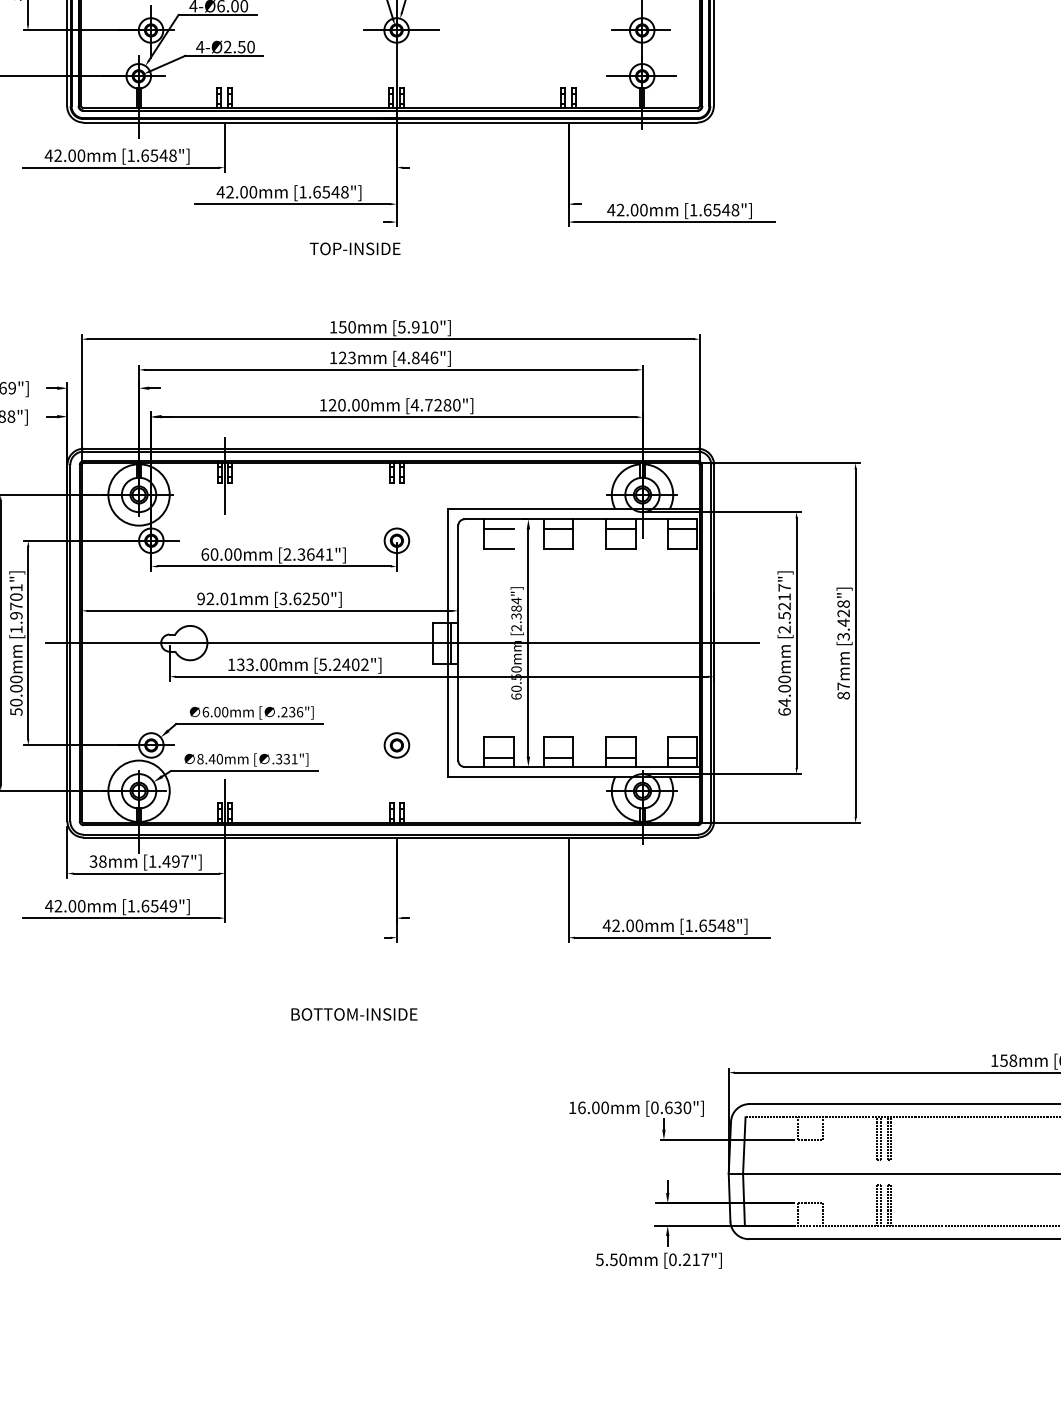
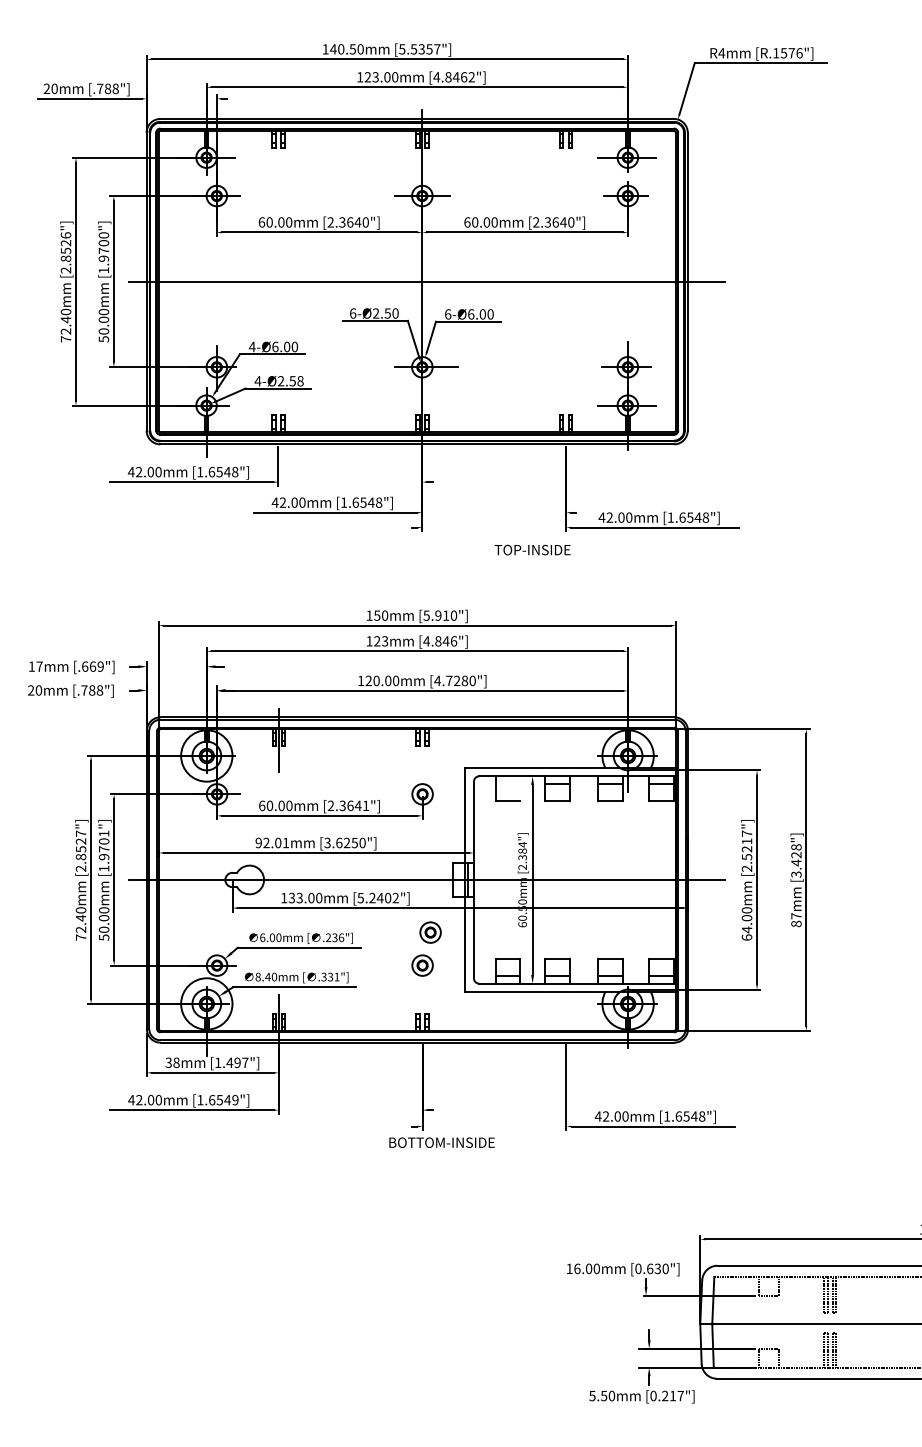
text: (251, 47) -> (300, 381), 4-Ø2.50 -> 4-Ø2.58
text: (354, 248) -> (532, 549), moved
line: (498, 529) -> (507, 784), removed
part: (406, 705) -> (430, 932), added
text: (353, 1014) -> (441, 1142), moved

